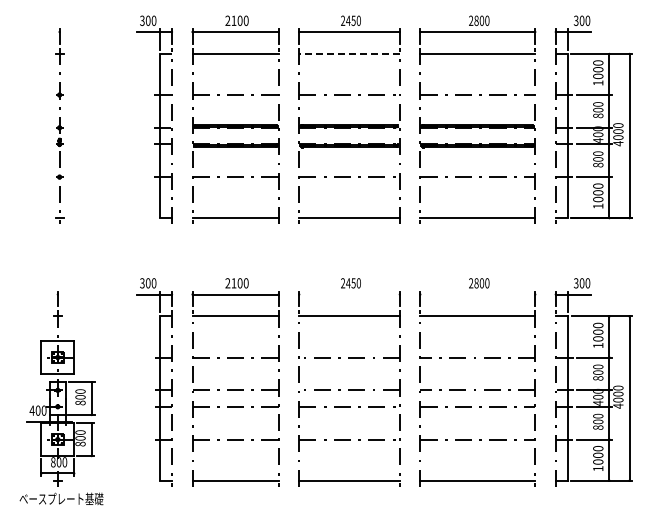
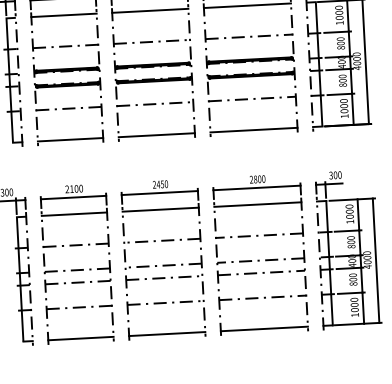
line: (349, 53) -> (150, 10), dashed -> solid
line: (349, 294) -> (159, 193), added
line: (477, 294) -> (256, 187), added

